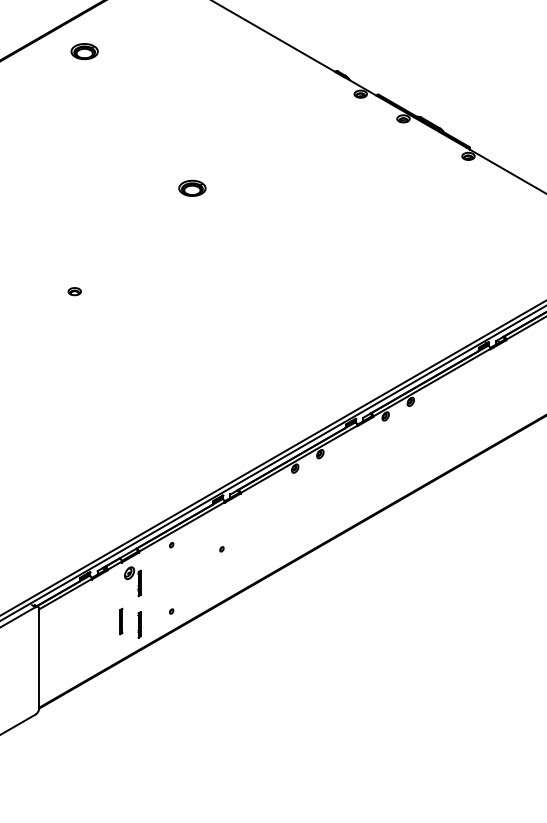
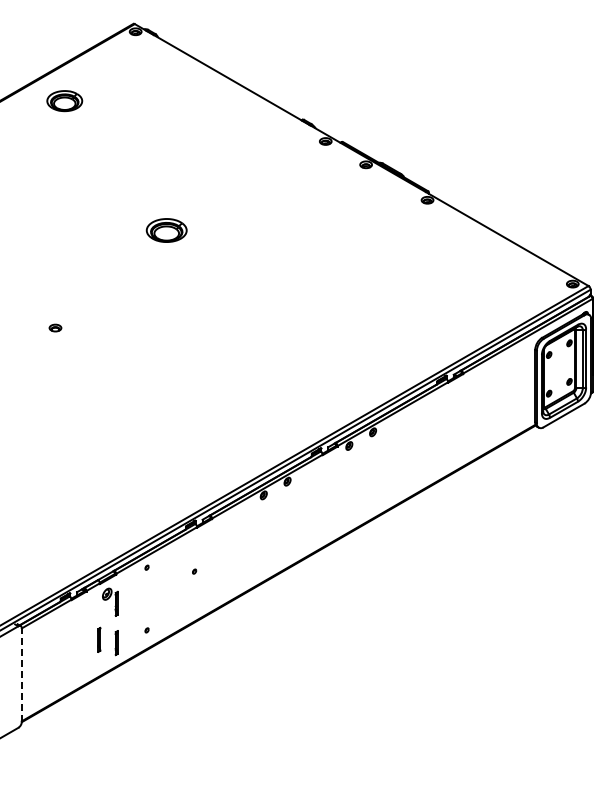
part: (84, 51) -> (64, 101), size x1.4
part: (192, 188) -> (166, 230), size x1.6
line: (38, 659) -> (21, 675), solid -> dashed

